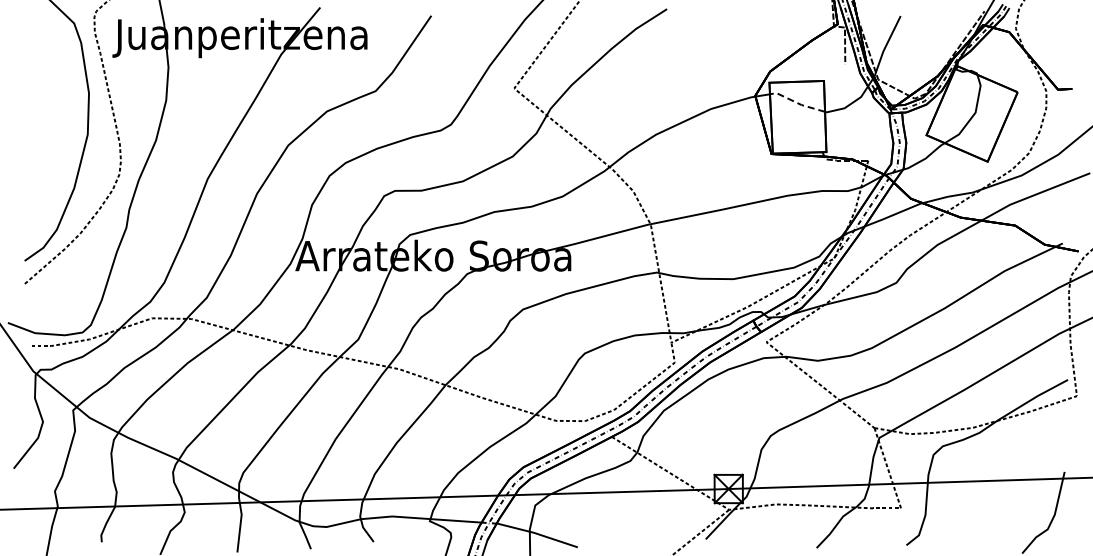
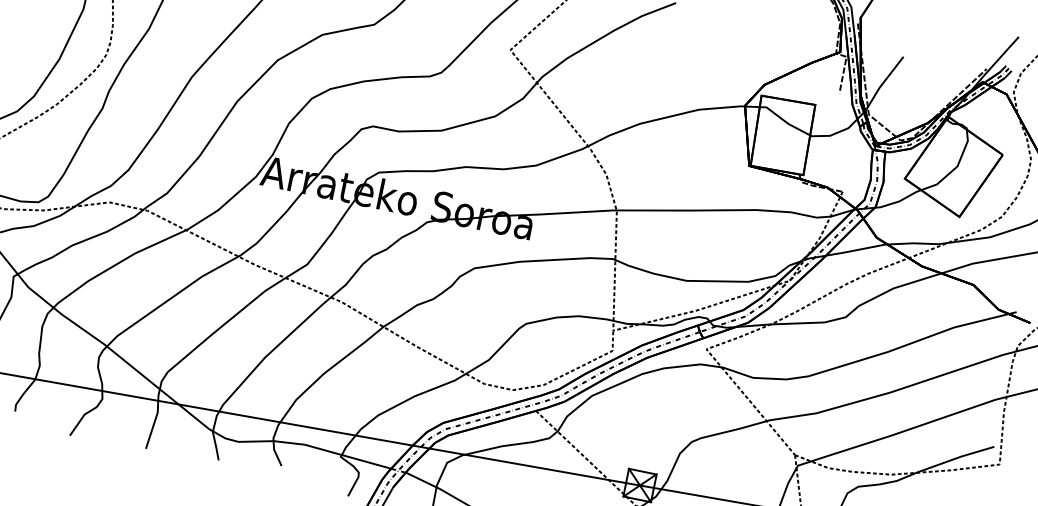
line: (797, 102) -> (785, 120), dashed -> solid

